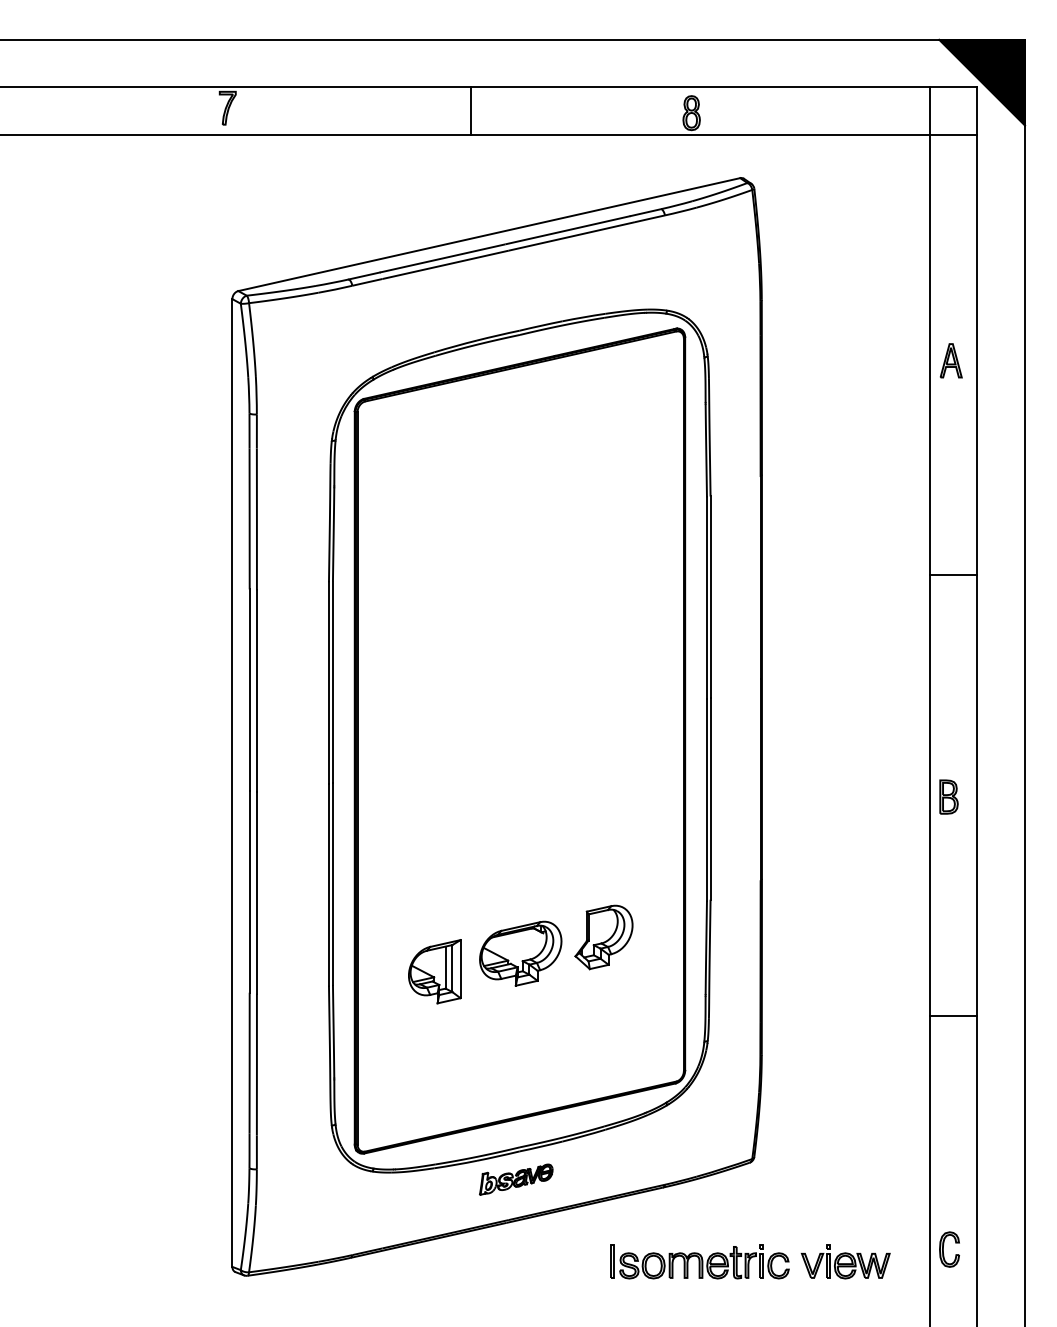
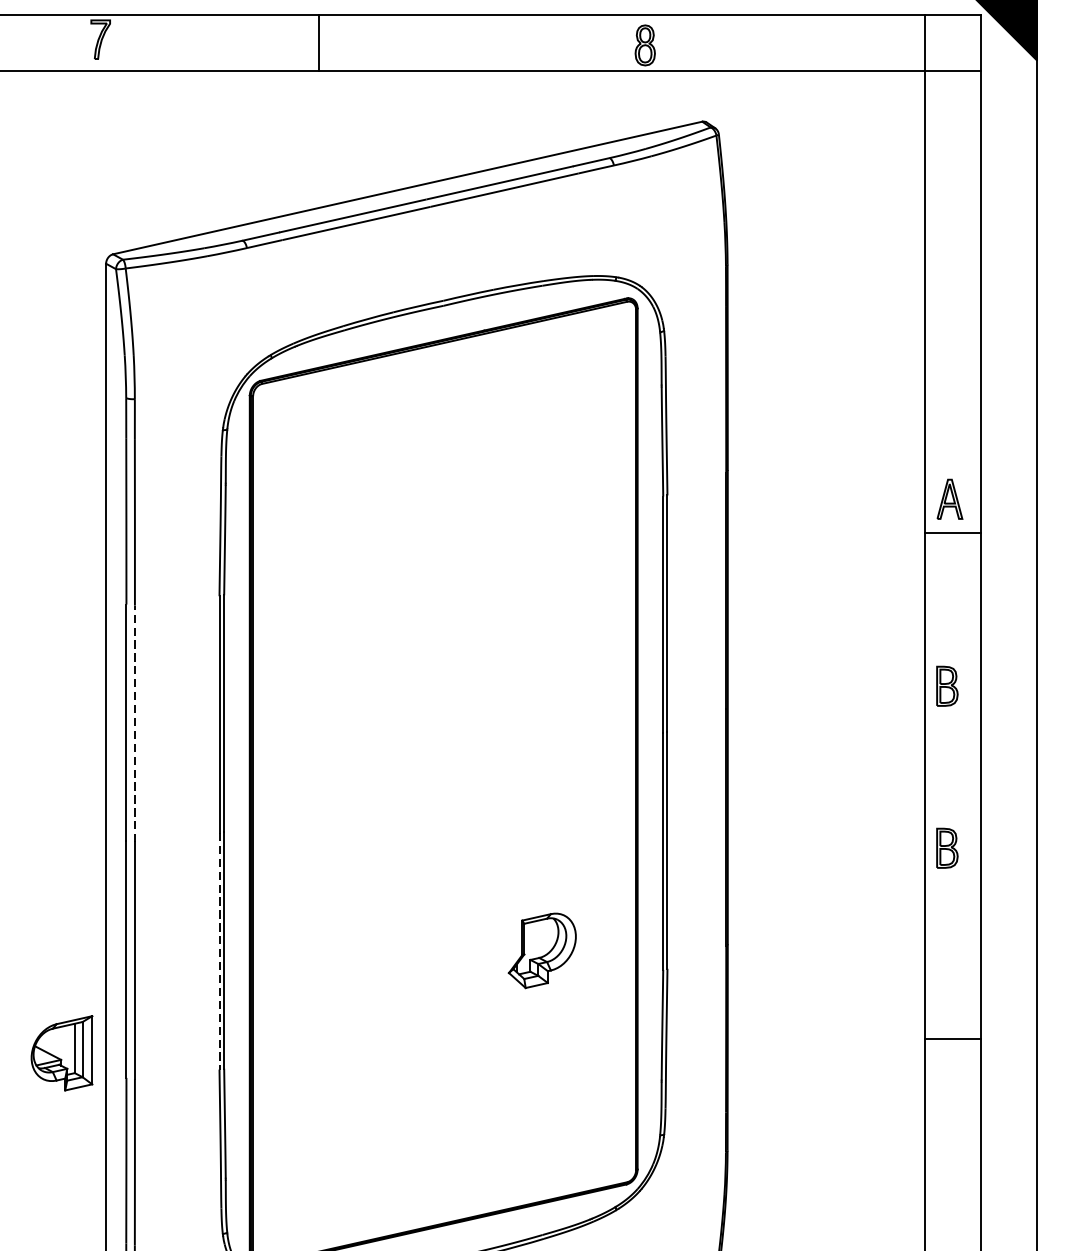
line: (470, 111) -> (318, 43), moved
part: (950, 360) -> (949, 498), moved
line: (953, 575) -> (952, 533), moved
part: (948, 658) -> (946, 685), added
line: (256, 691) -> (134, 724), solid -> dashed
line: (328, 884) -> (218, 950), solid -> dashed
part: (603, 937) -> (541, 950), moved
part: (520, 953) -> (444, 1031), removed
part: (434, 971) -> (61, 1053), moved
line: (953, 1015) -> (952, 1038), moved

